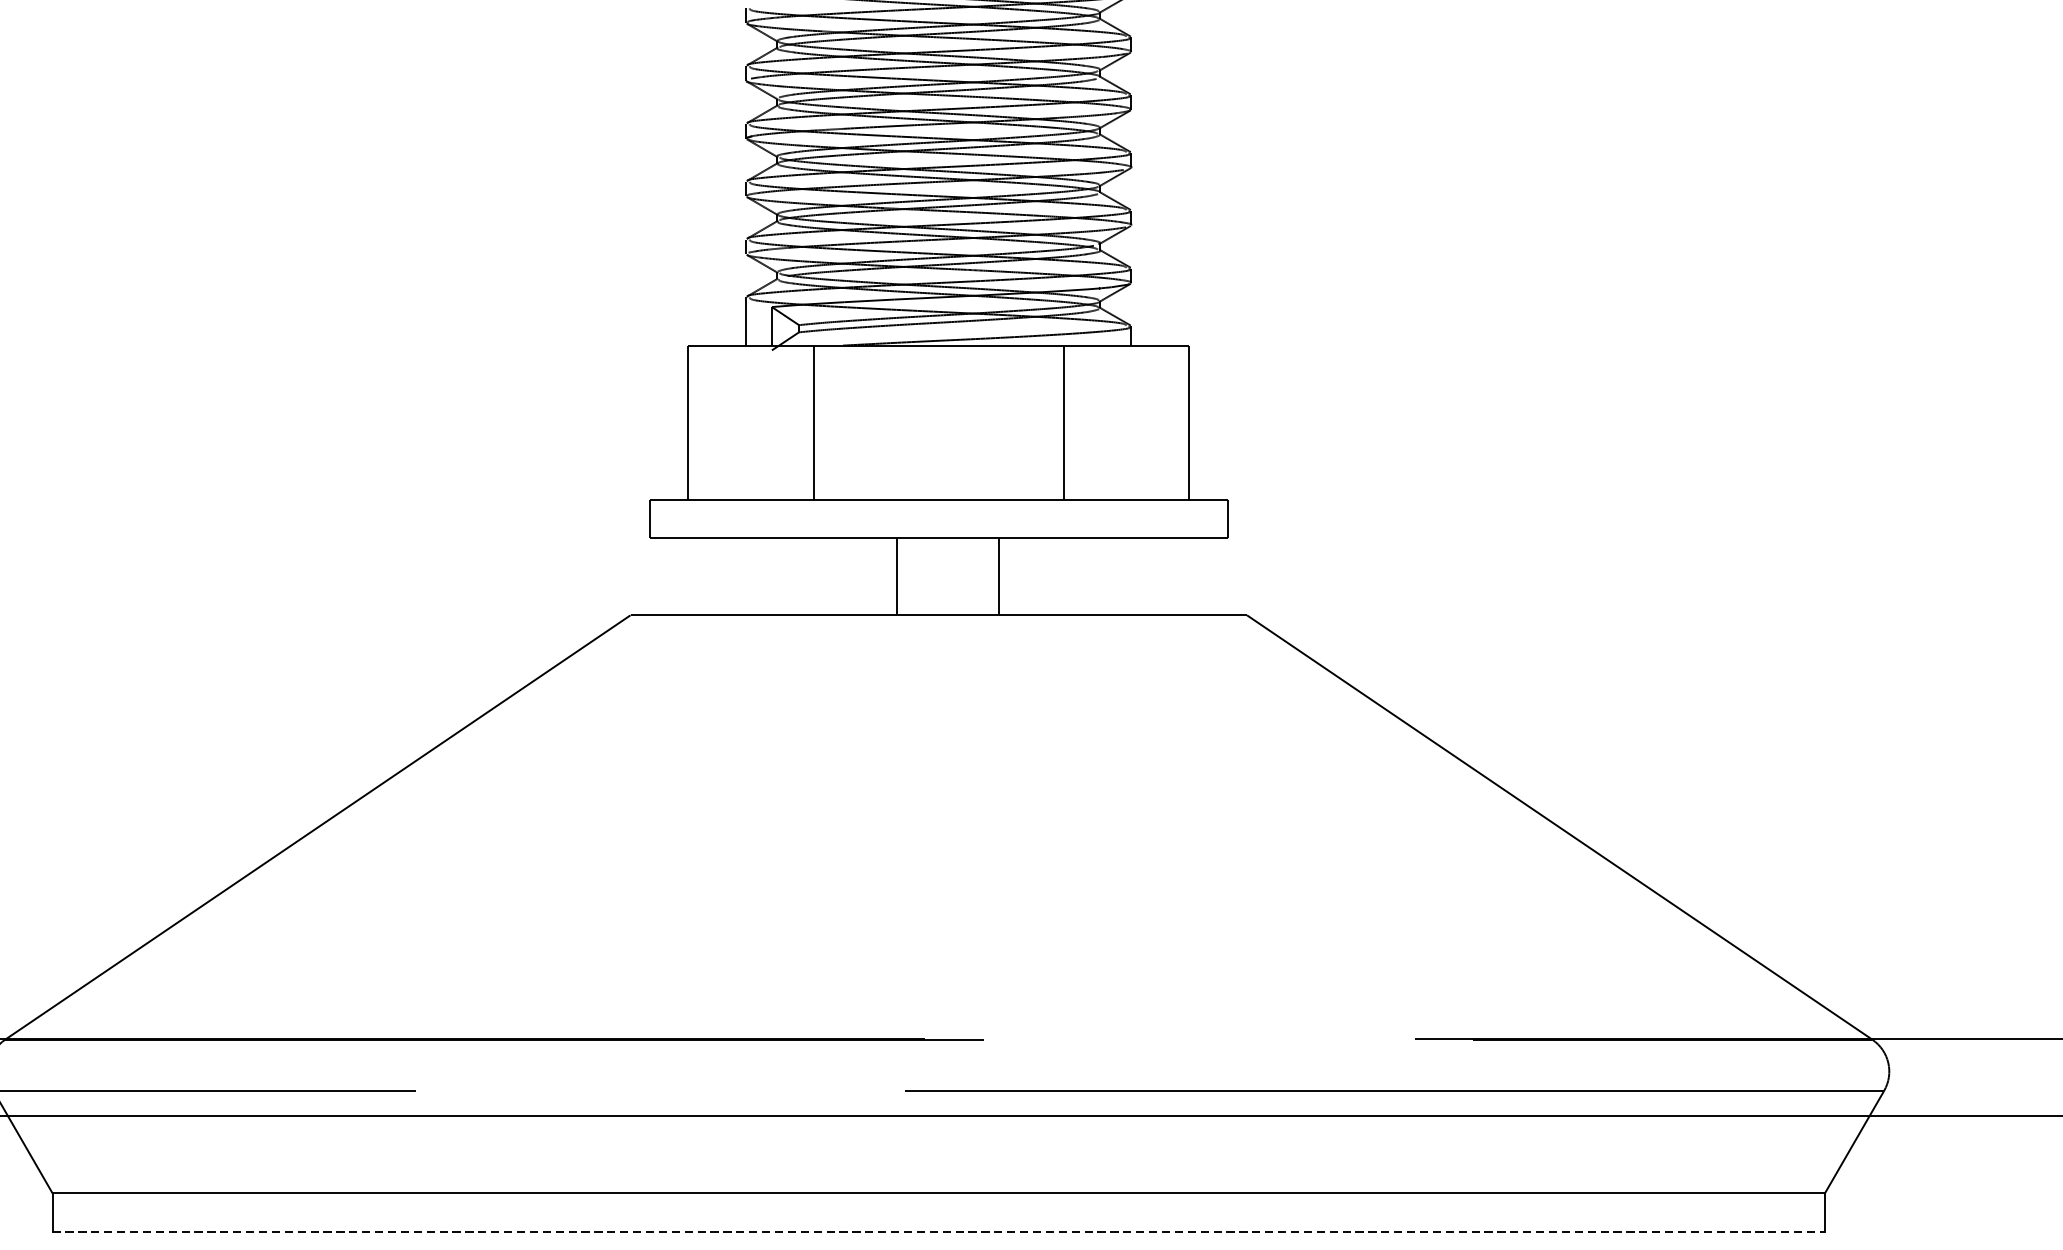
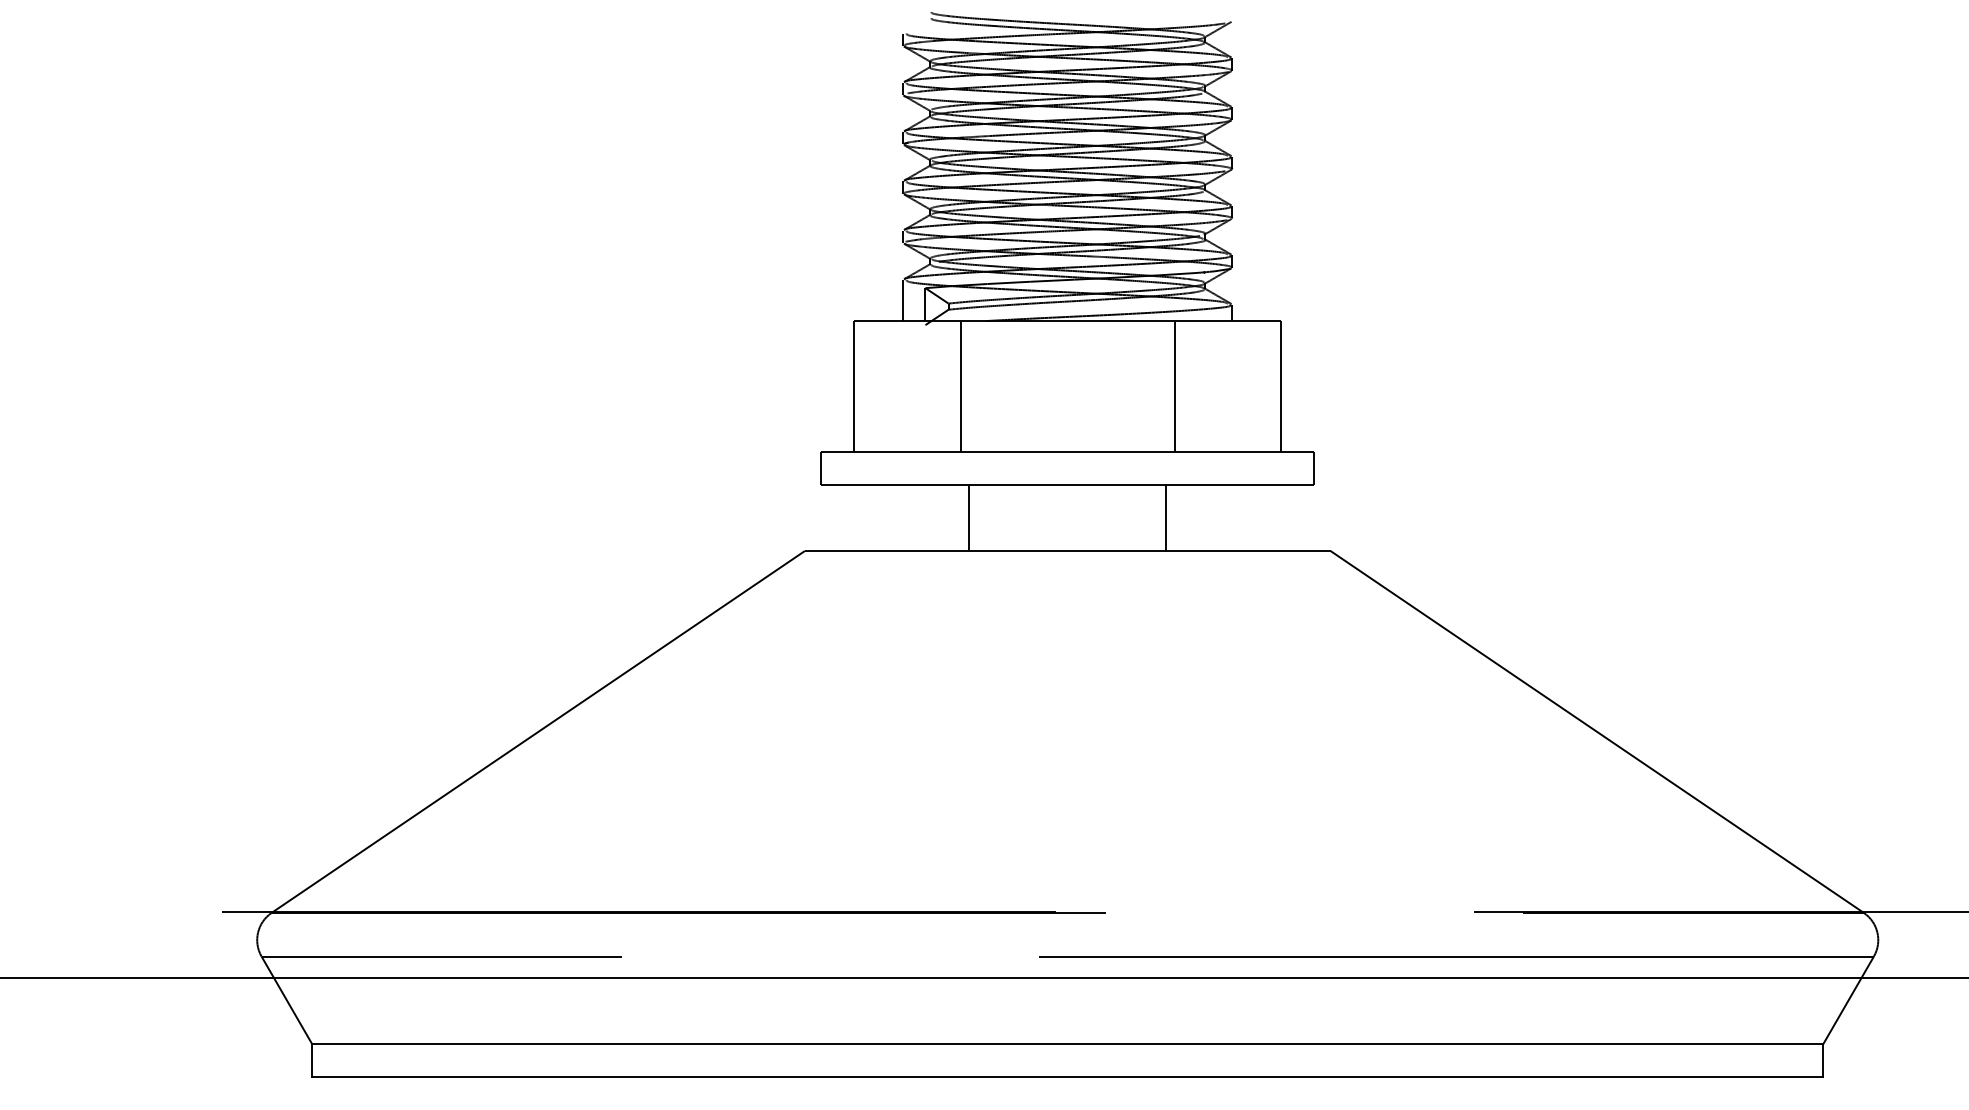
line: (897, 577) -> (969, 518), moved
line: (999, 577) -> (1166, 518), moved
line: (938, 1231) -> (1067, 1076), dashed -> solid

